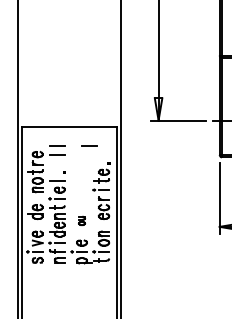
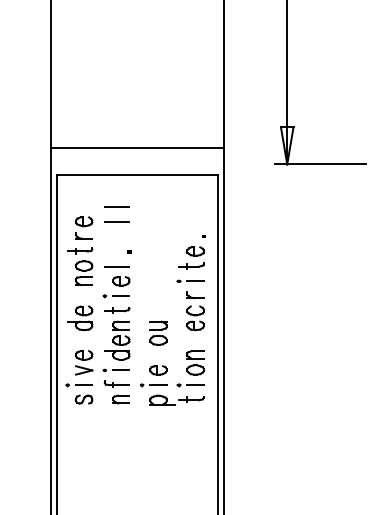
line: (69, 110) -> (137, 147), added
line: (89, 145) -> (171, 206), removed
part: (81, 220) -> (157, 332), size x1.67

